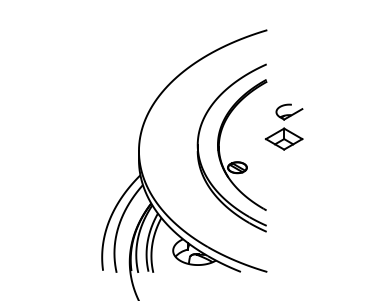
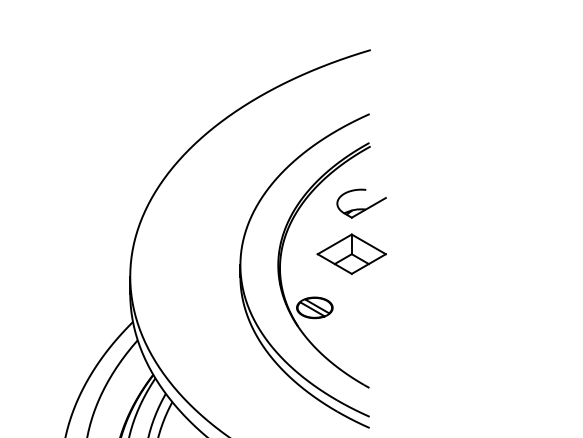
part: (283, 126) -> (350, 230), moved

